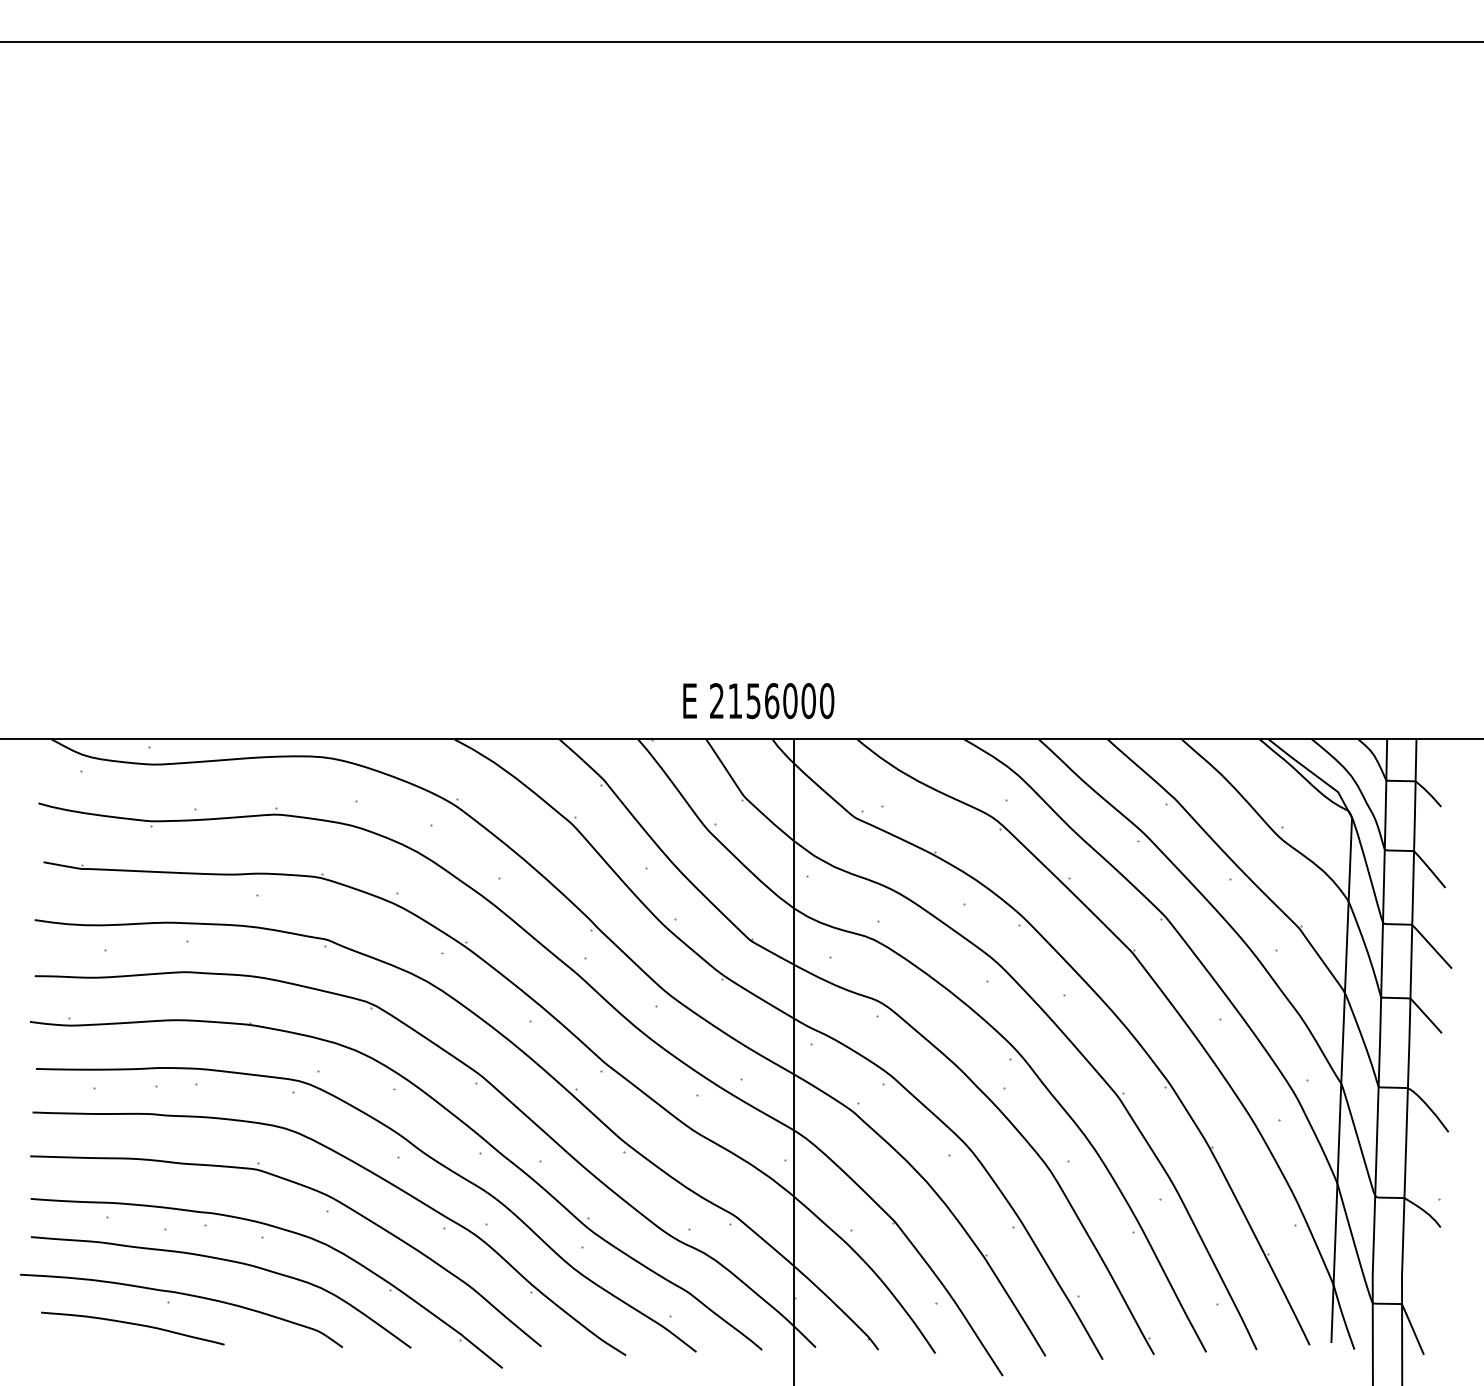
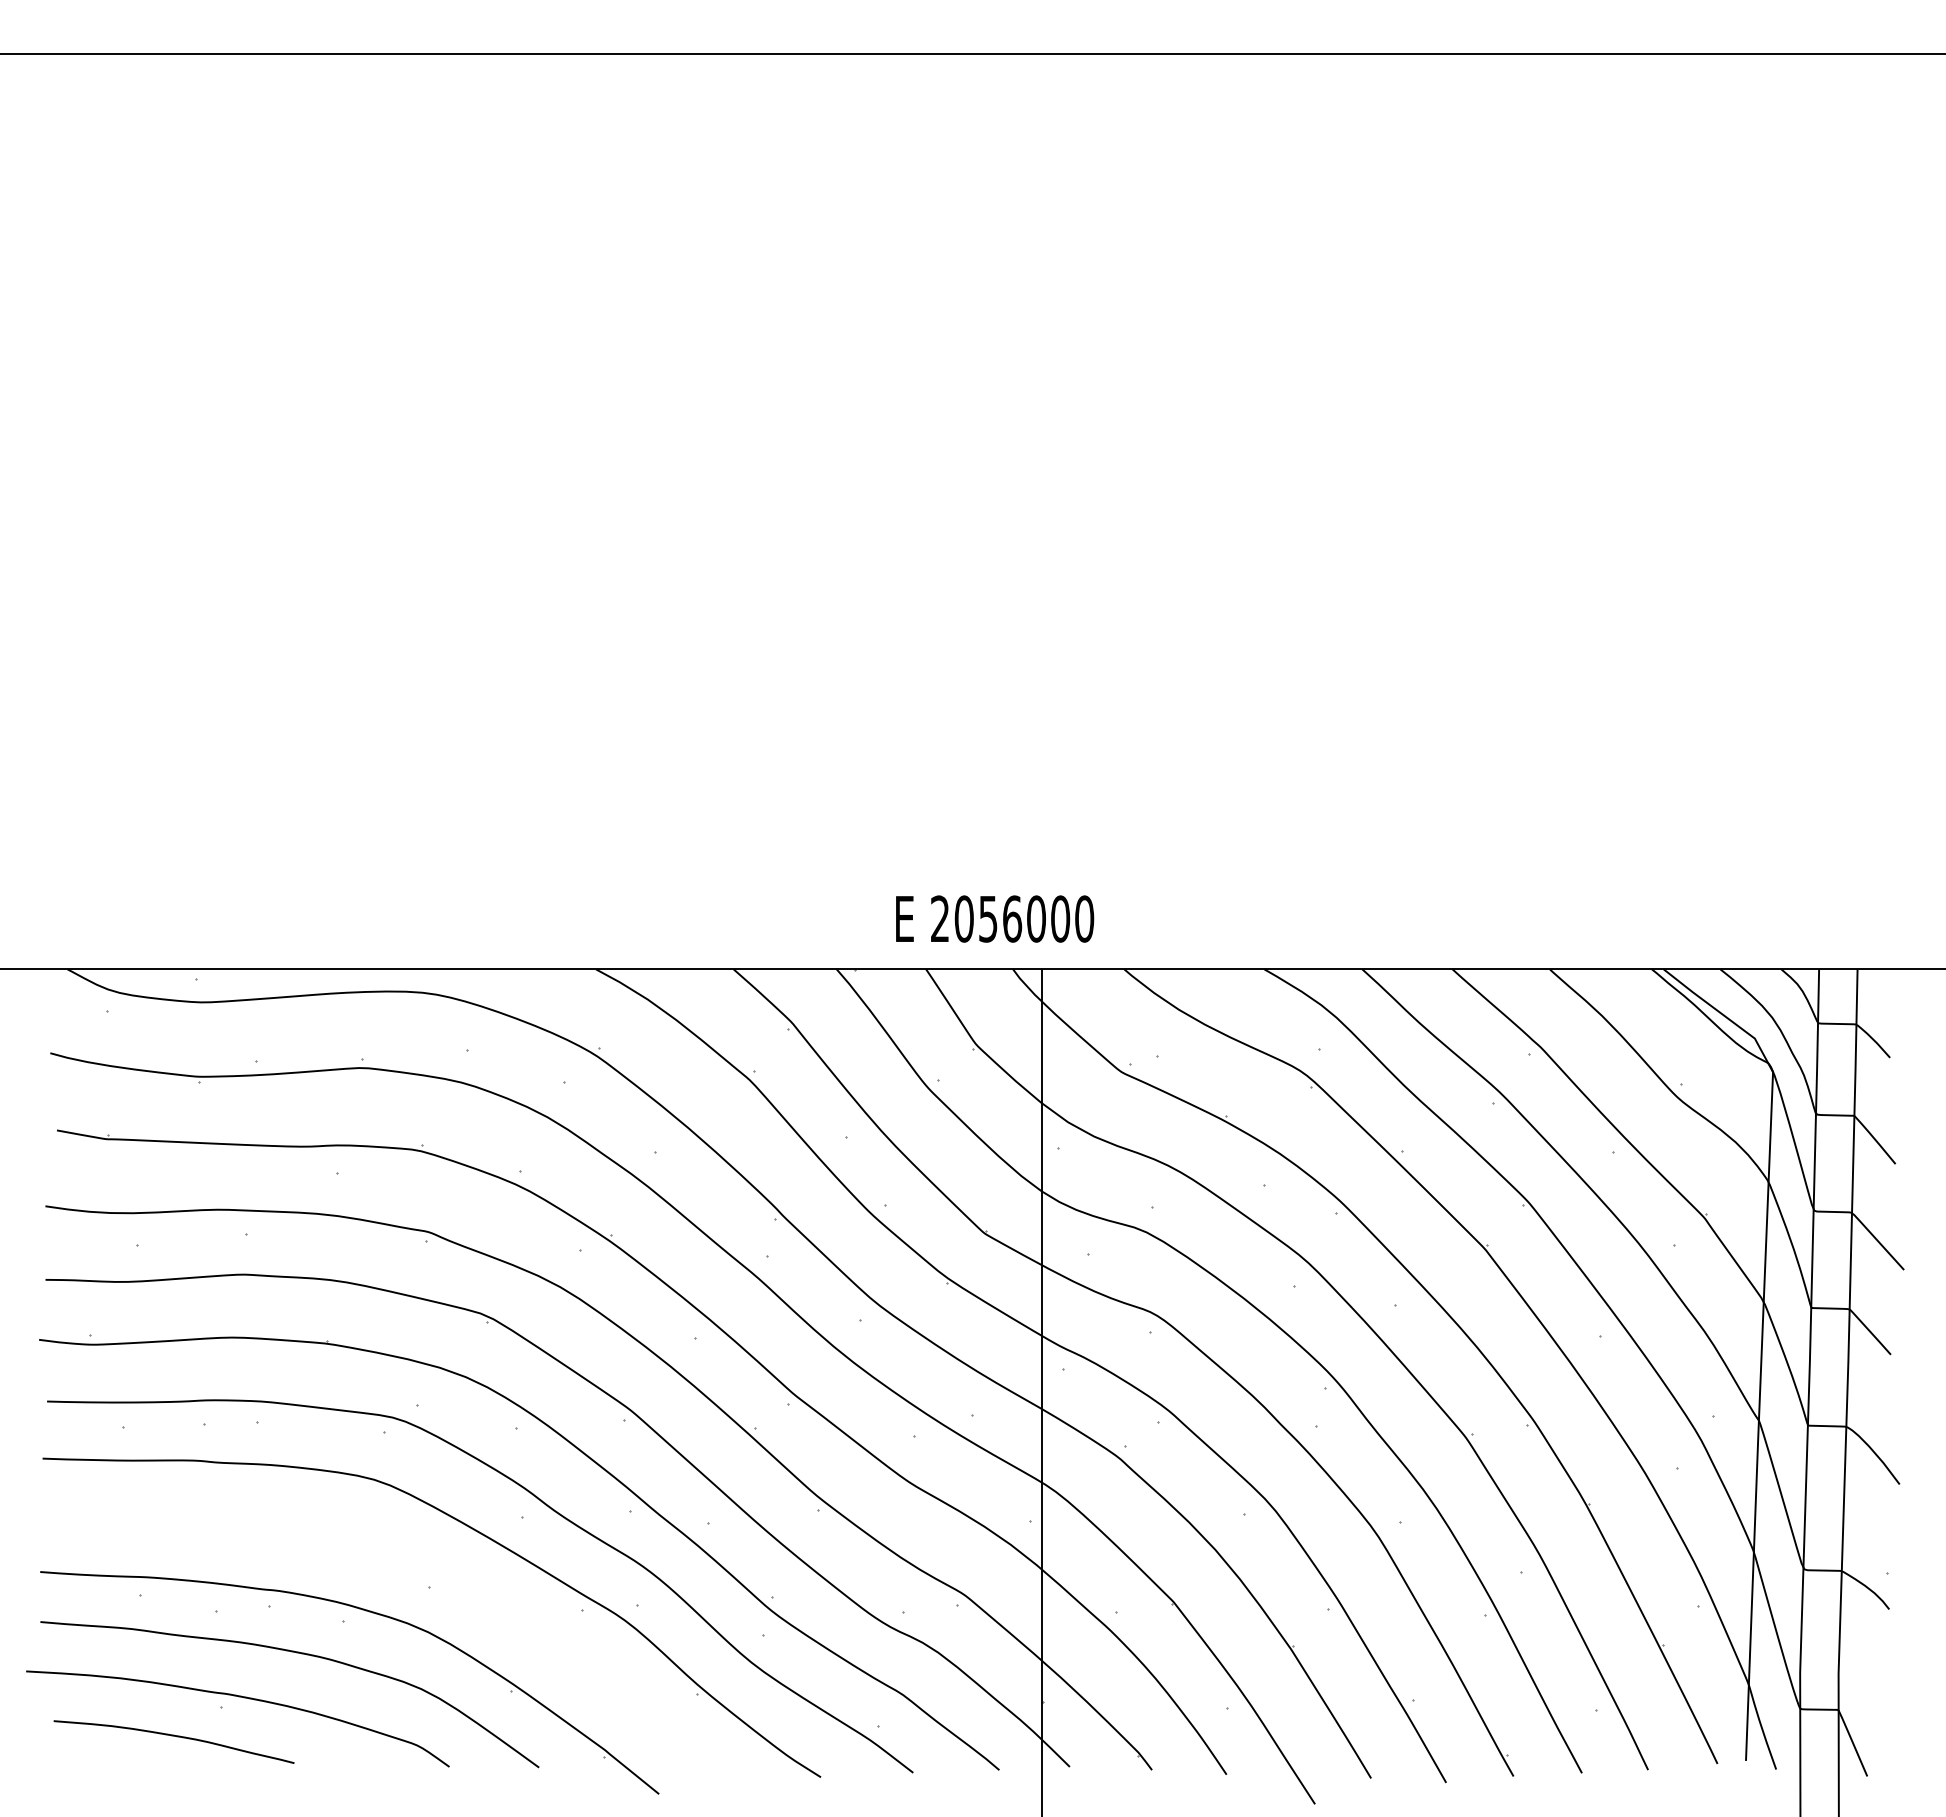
text: (734, 700) -> (963, 918), 2156000 -> 2056000
part: (308, 1188) -> (404, 1558), removed

